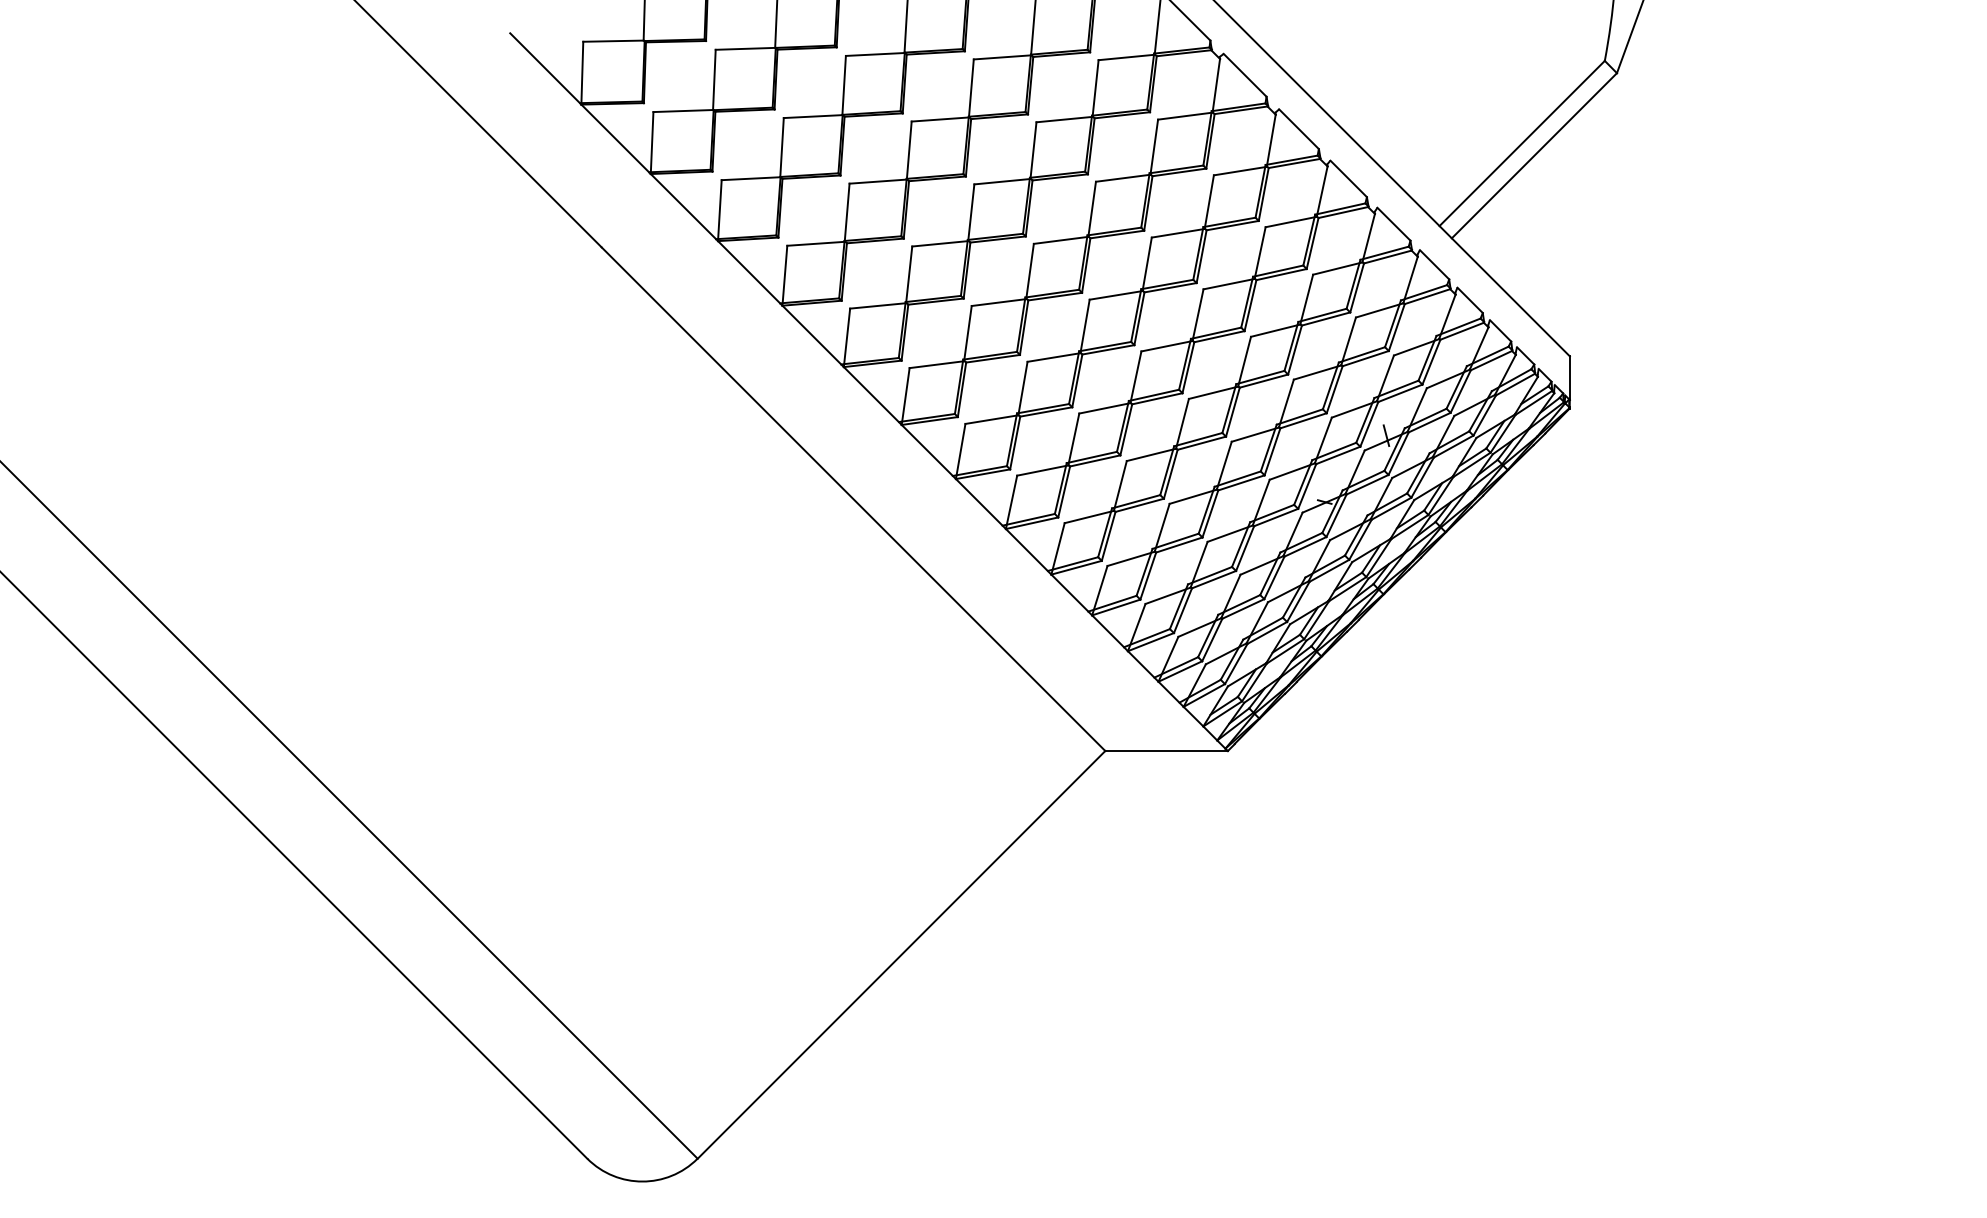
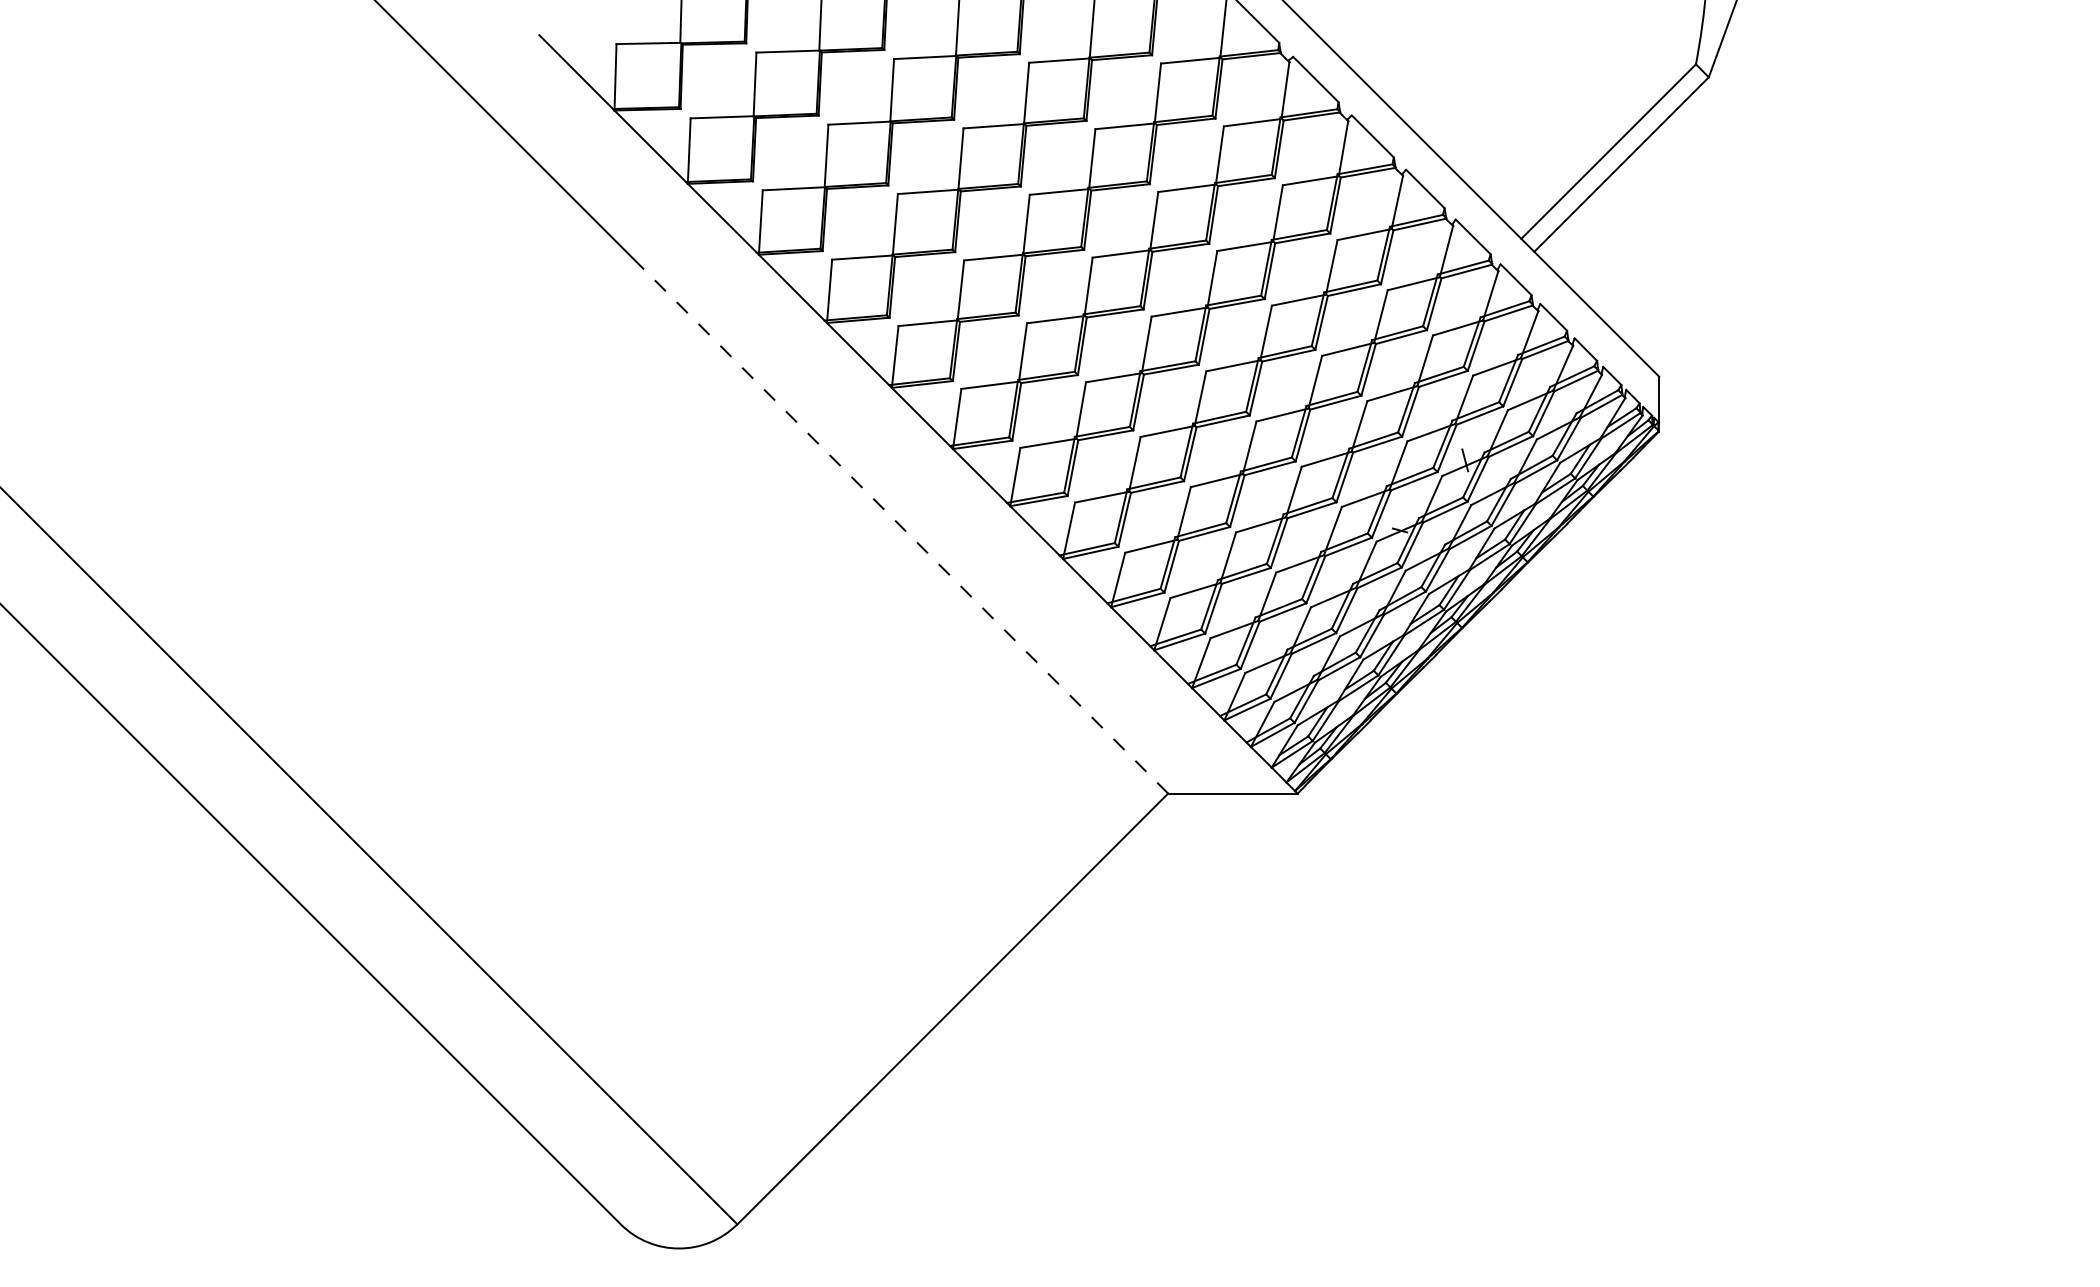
line: (853, 498) -> (902, 526), solid -> dashed

